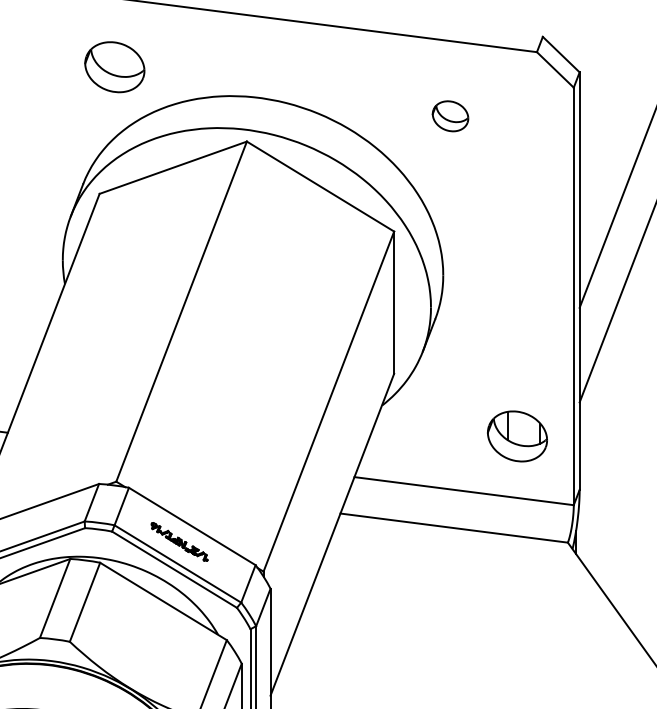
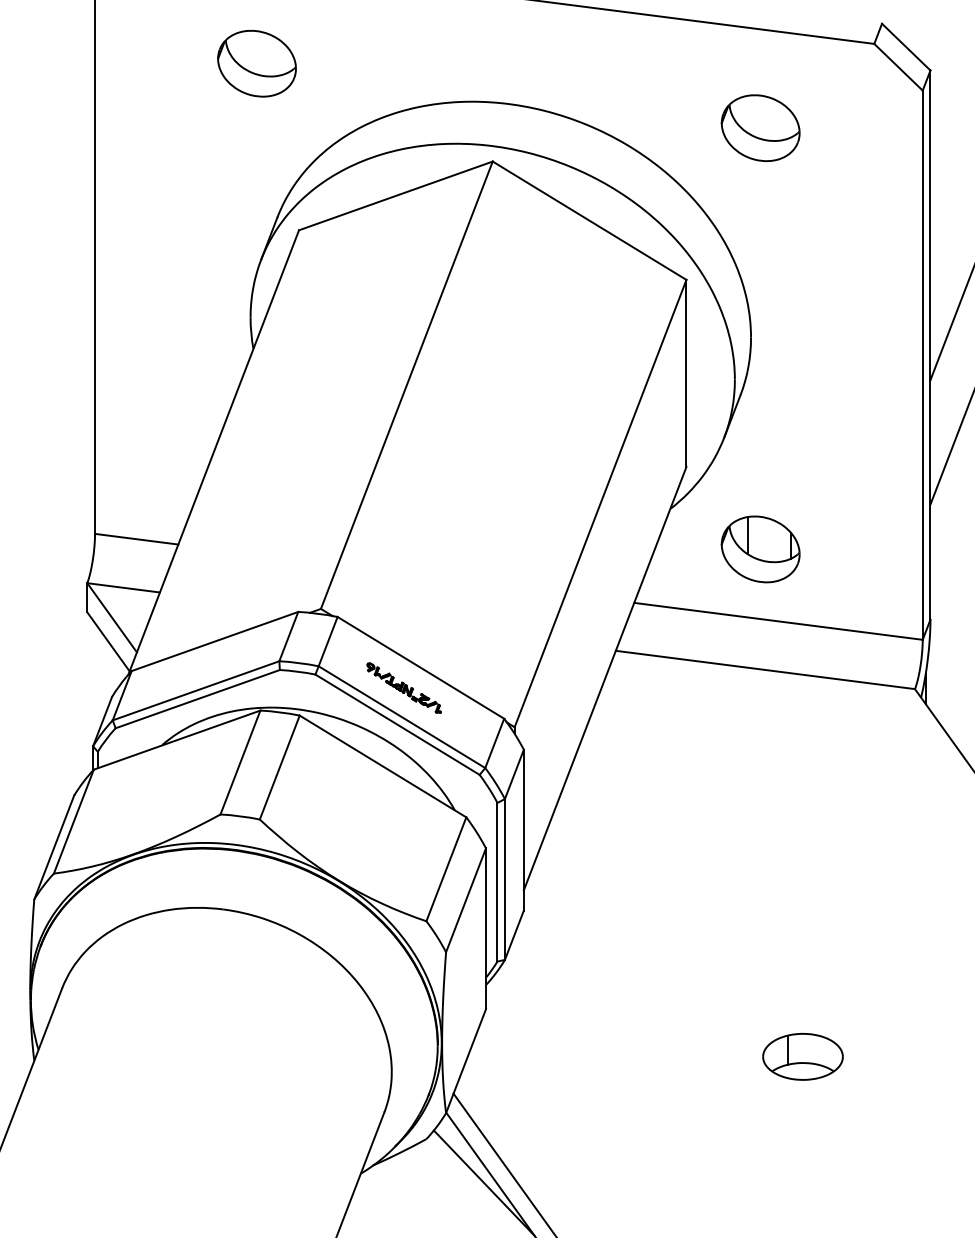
part: (114, 67) -> (256, 63), moved
part: (450, 116) -> (760, 128), size x1.67
part: (517, 436) -> (760, 549), moved

